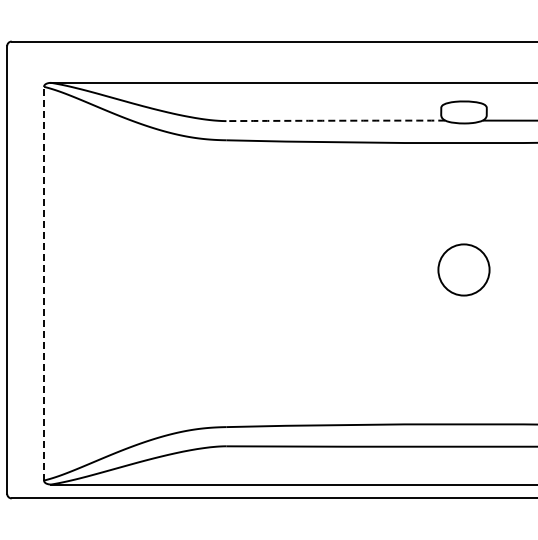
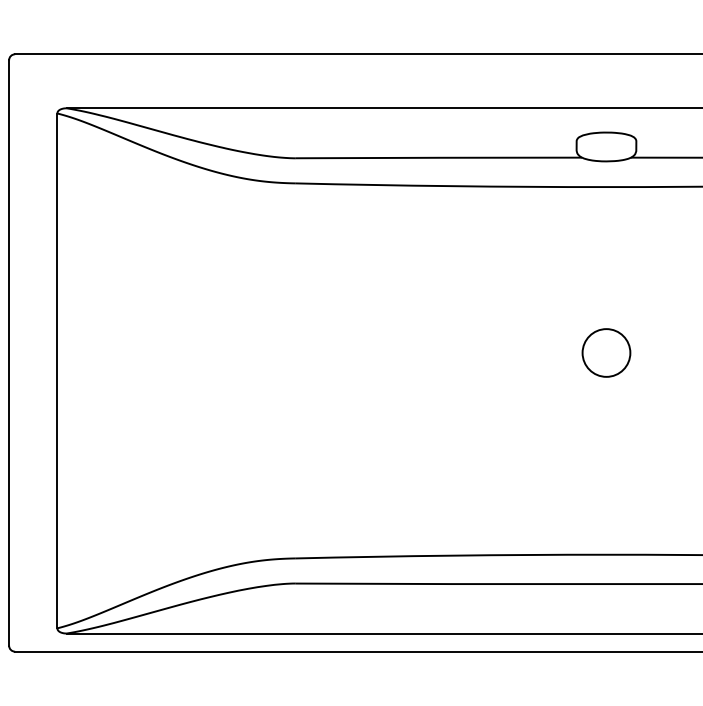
arc: (335, 120) -> (438, 157), dashed -> solid
circle: (463, 269) -> (605, 352), size x0.71
line: (44, 283) -> (57, 370), dashed -> solid

